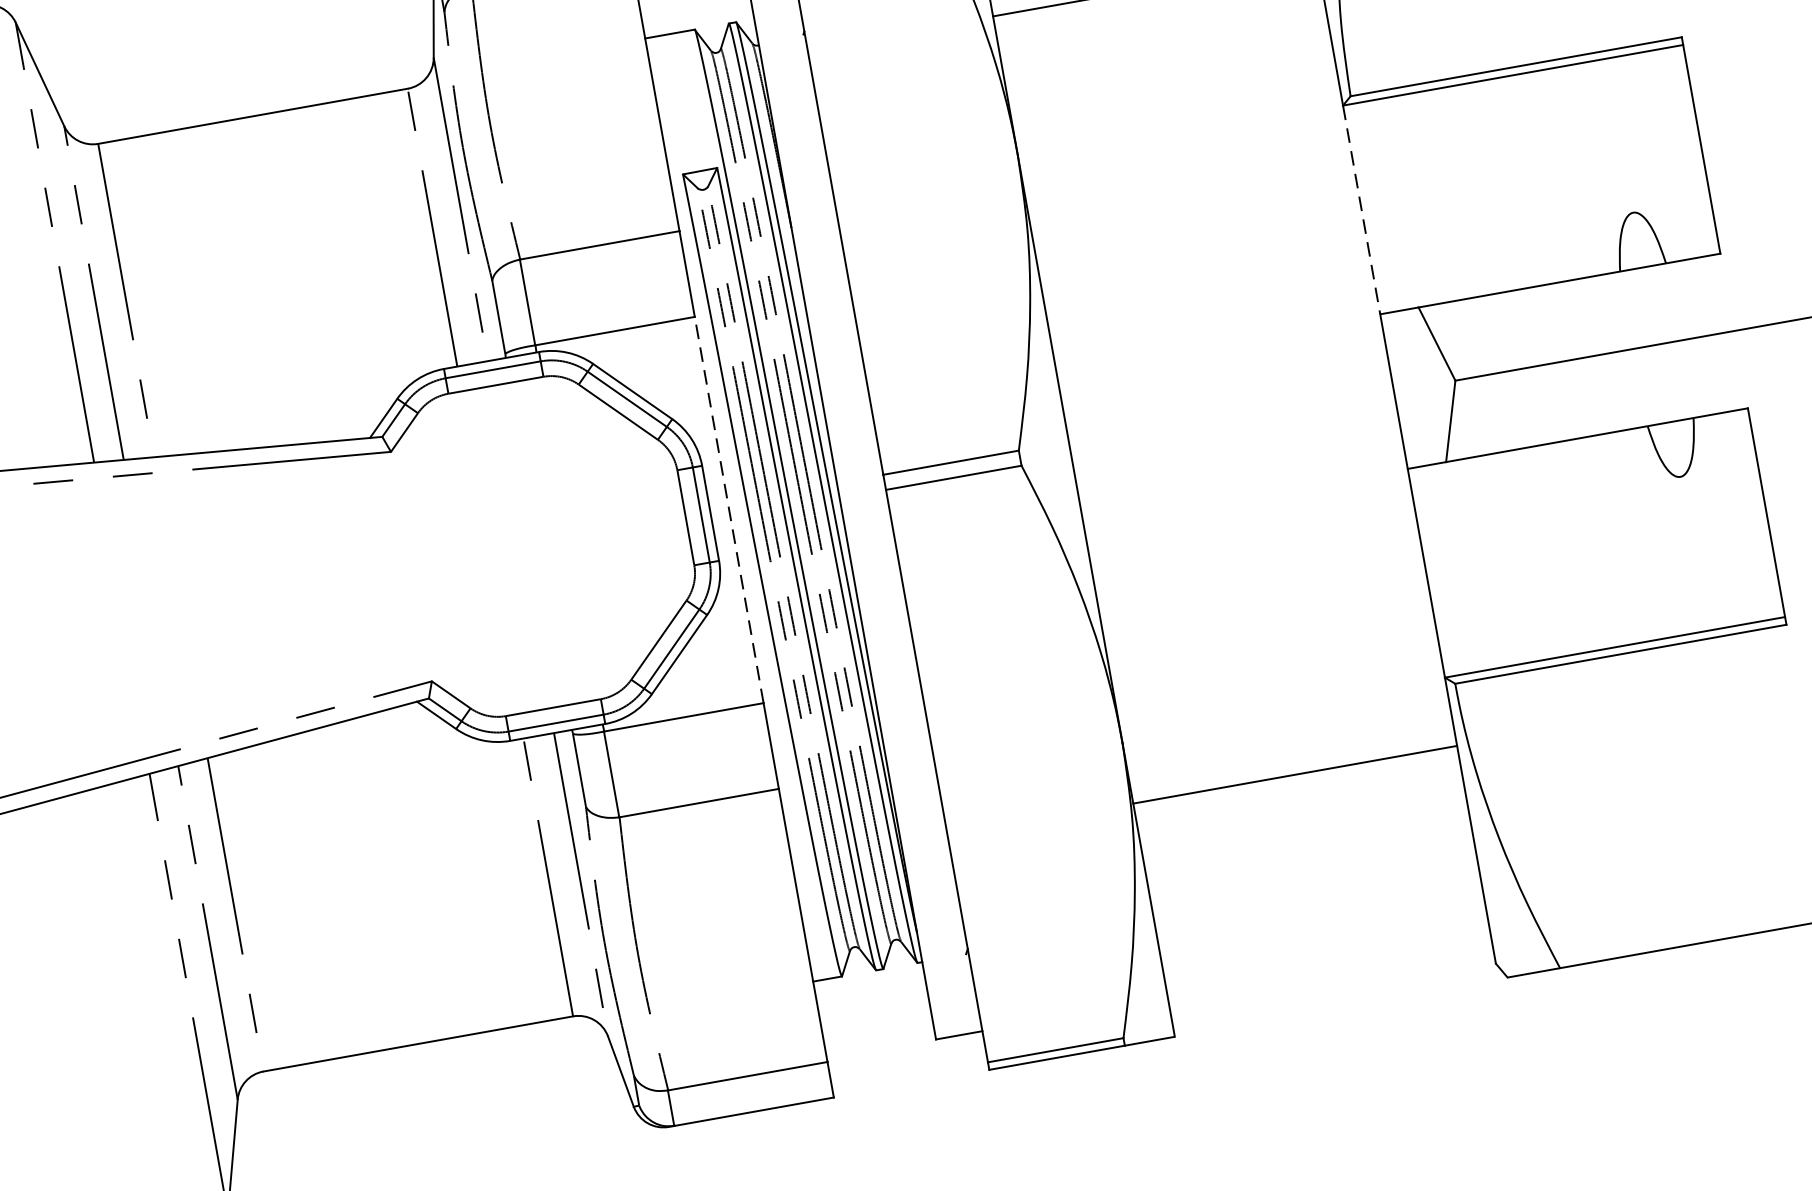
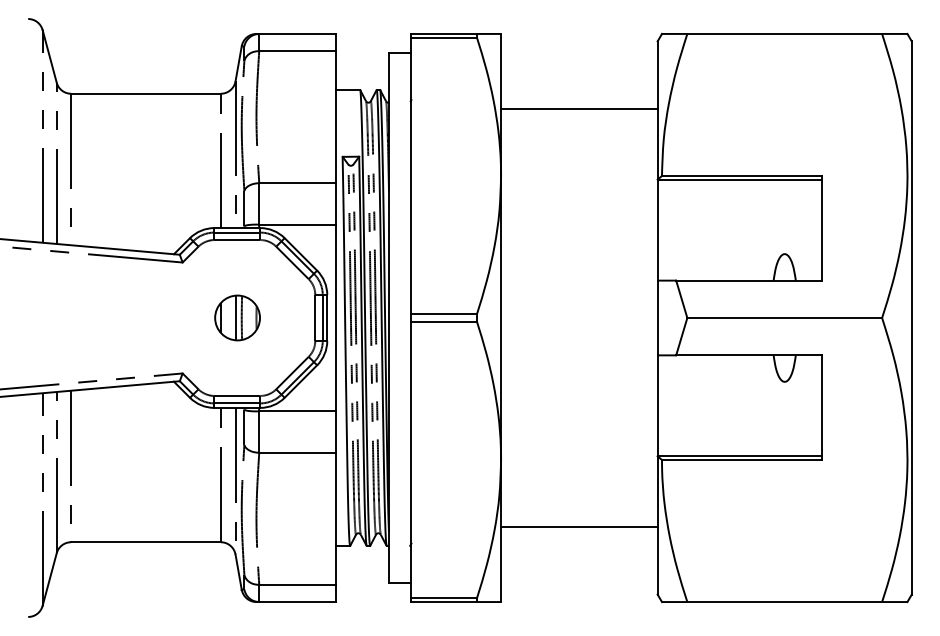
line: (1361, 210) -> (657, 230), dashed -> solid
line: (729, 508) -> (336, 317), dashed -> solid
part: (524, 545) -> (237, 317), added
line: (1295, 775) -> (579, 527), moved

